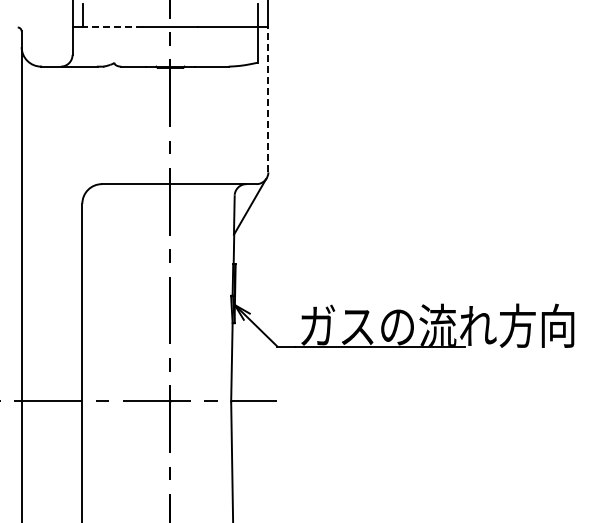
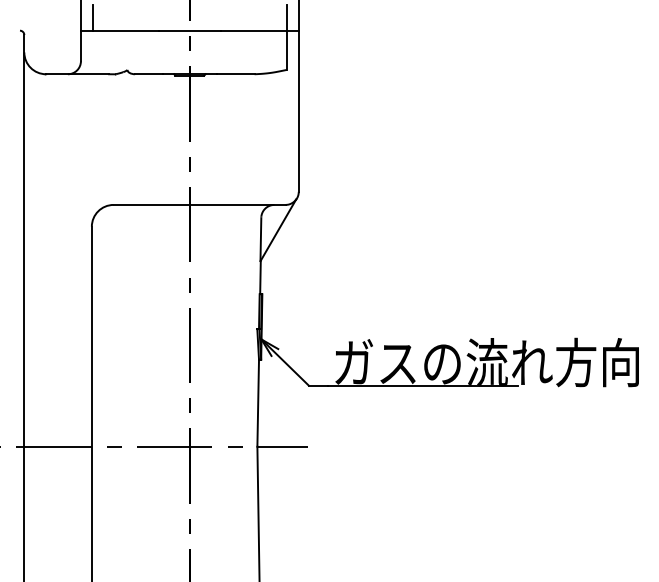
line: (112, 27) -> (125, 30), dashed -> solid
line: (268, 99) -> (298, 110), dashed -> solid

